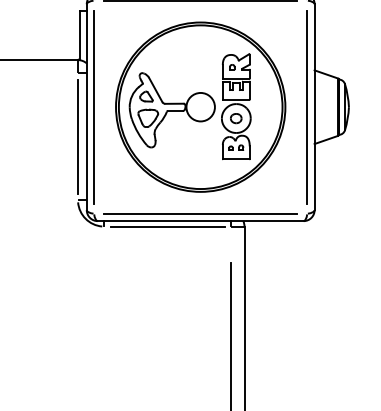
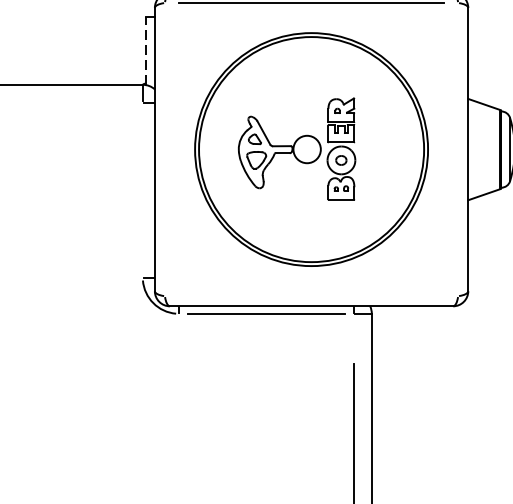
line: (80, 35) -> (146, 50), solid -> dashed
line: (94, 106) -> (165, 148), removed
part: (189, 106) -> (296, 148), size x0.7
line: (307, 106) -> (458, 148), removed
line: (78, 136) -> (143, 189), removed
line: (200, 213) -> (311, 295), removed

